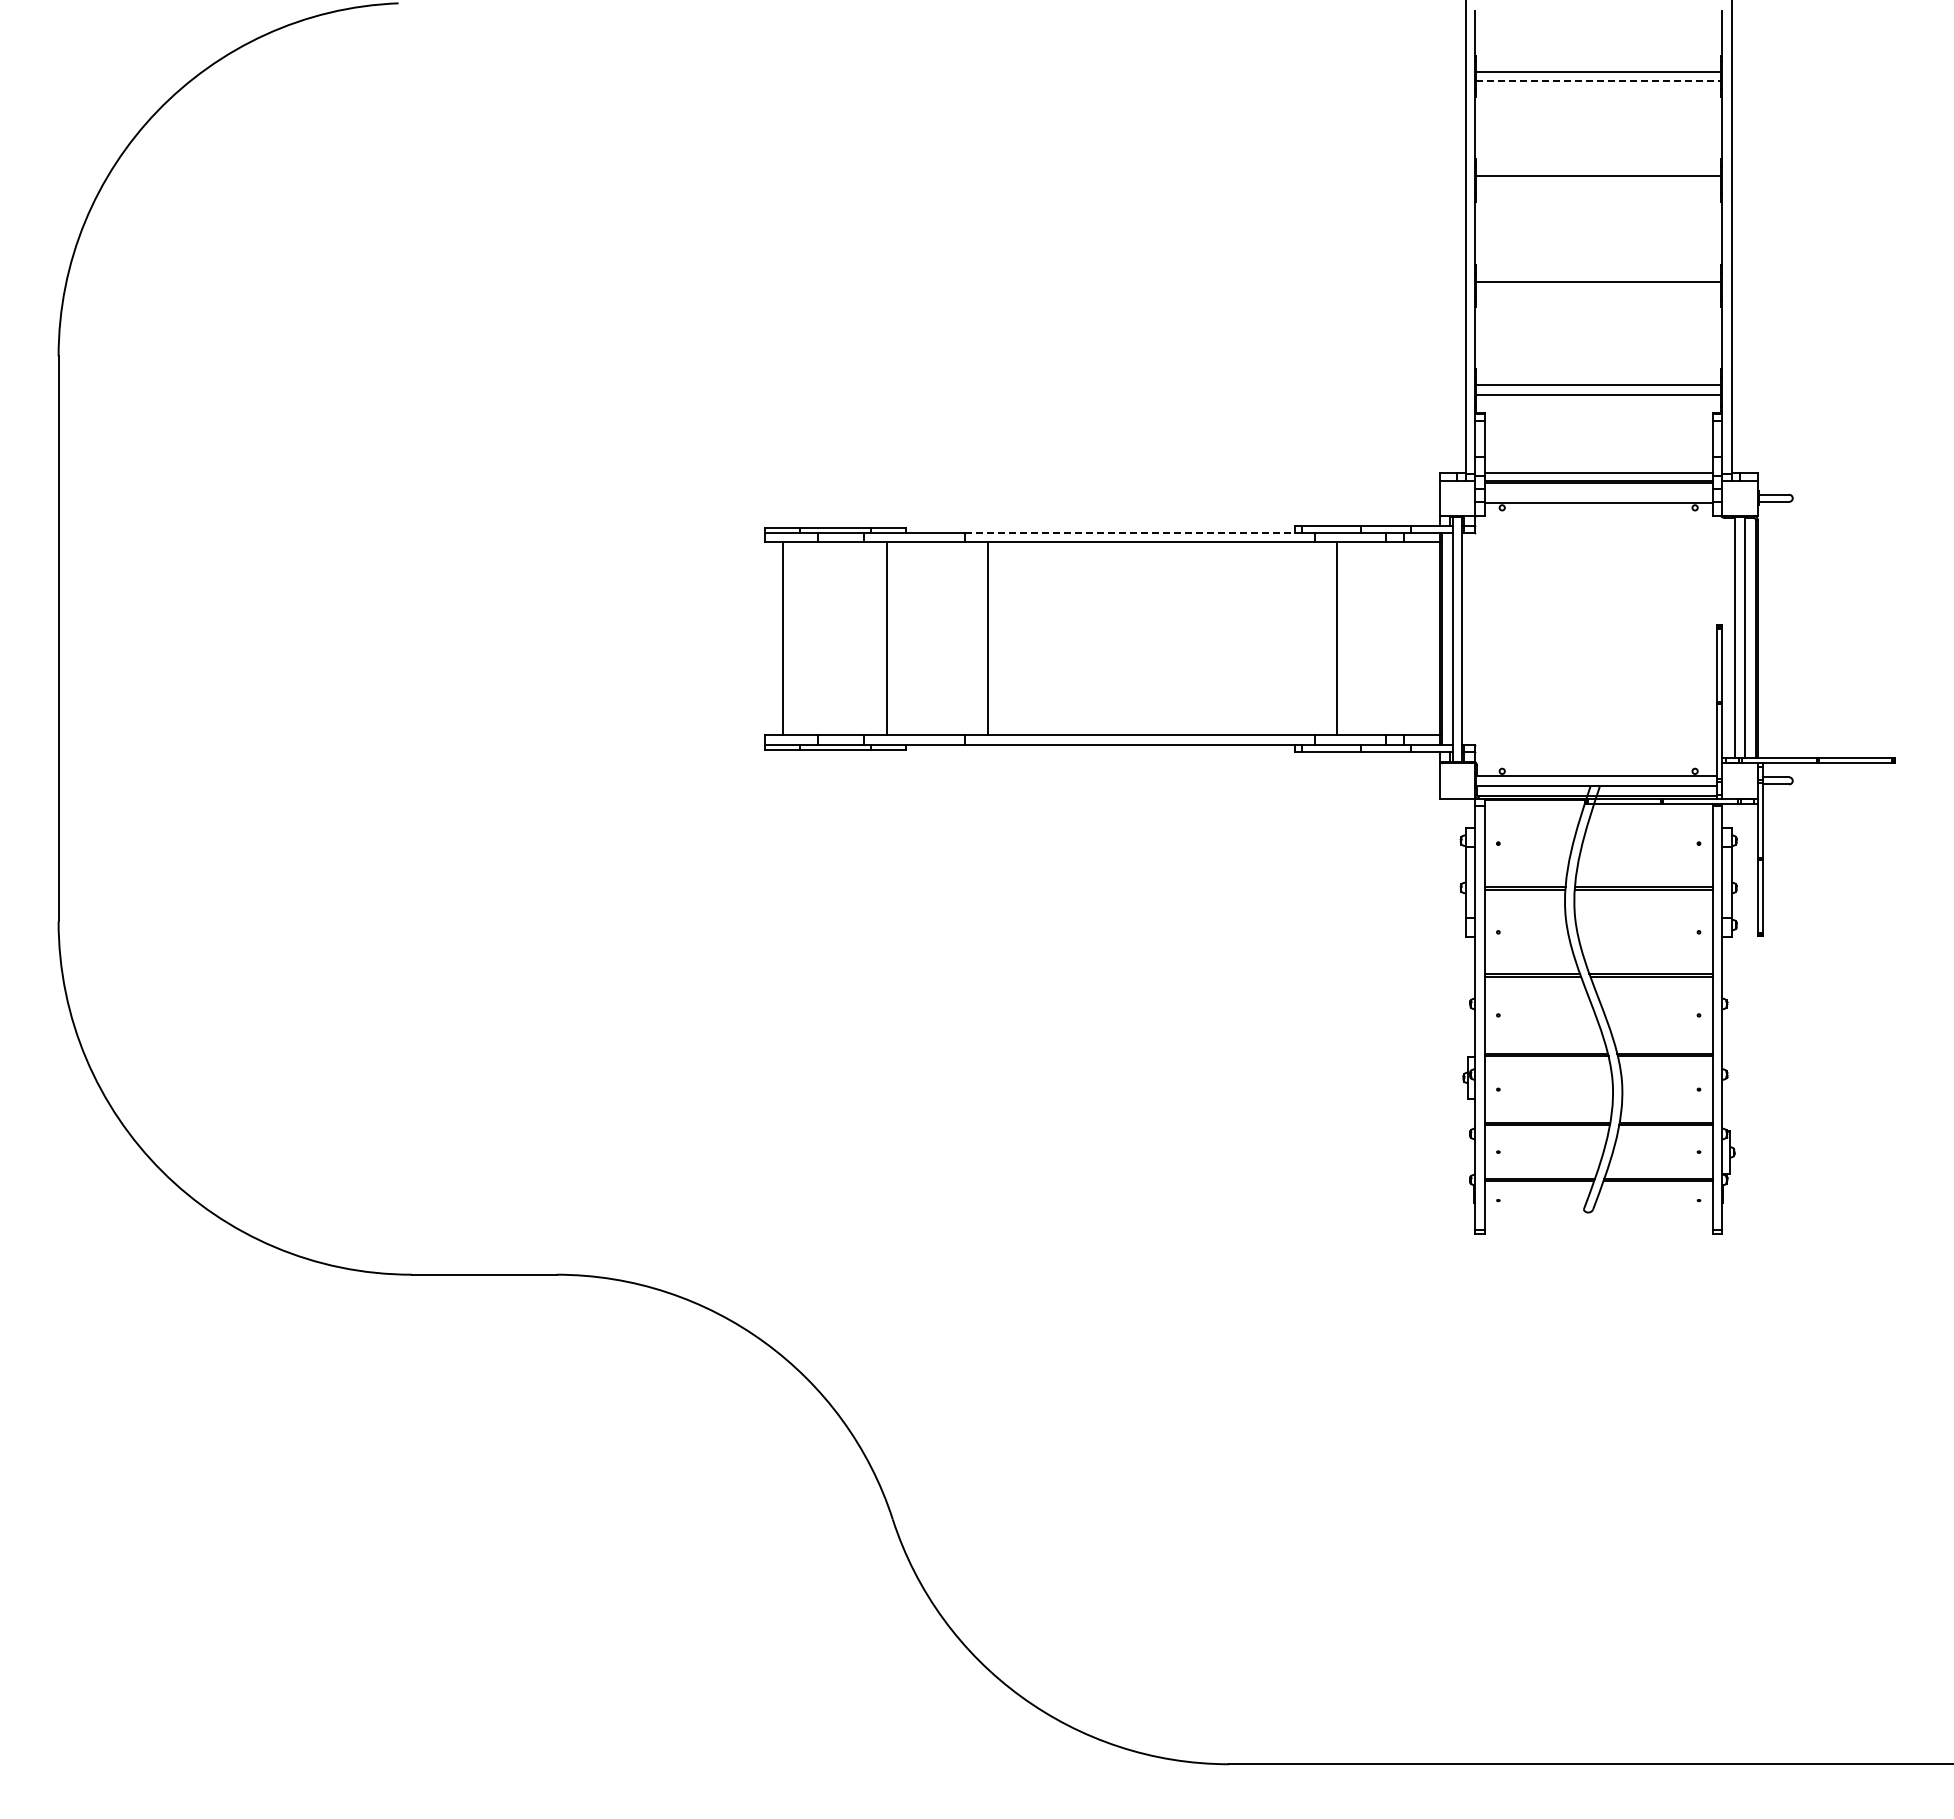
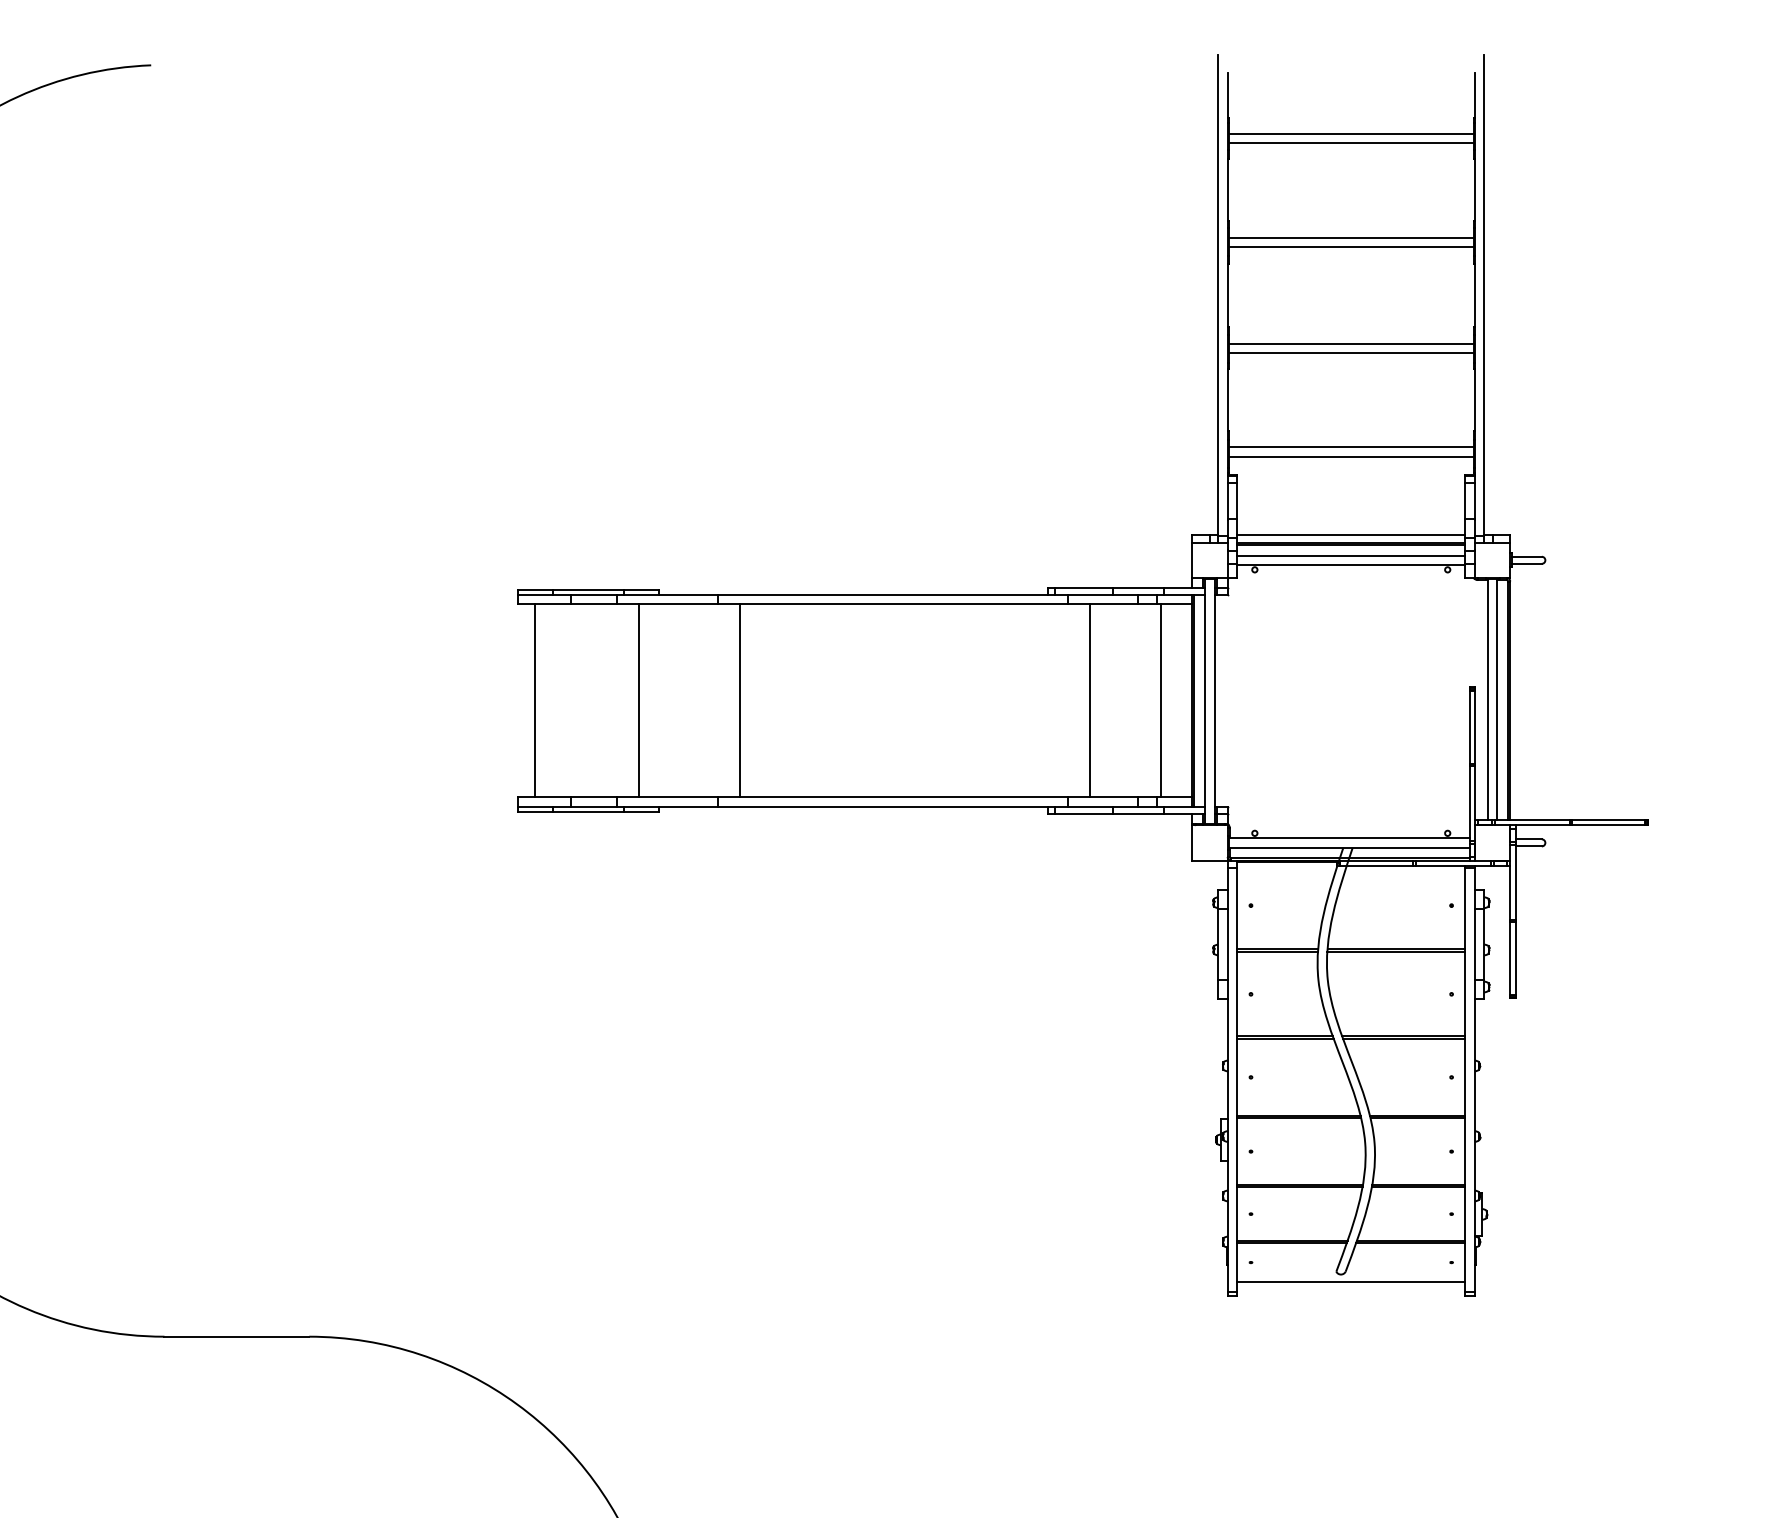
line: (1599, 81) -> (1352, 143), dashed -> solid
line: (1598, 185) -> (1351, 247), added
line: (1598, 291) -> (1351, 353), added
line: (1598, 493) -> (1351, 555), added
line: (1133, 532) -> (886, 594), dashed -> solid
line: (1408, 638) -> (1161, 700), added
line: (1598, 1220) -> (1351, 1282), added

